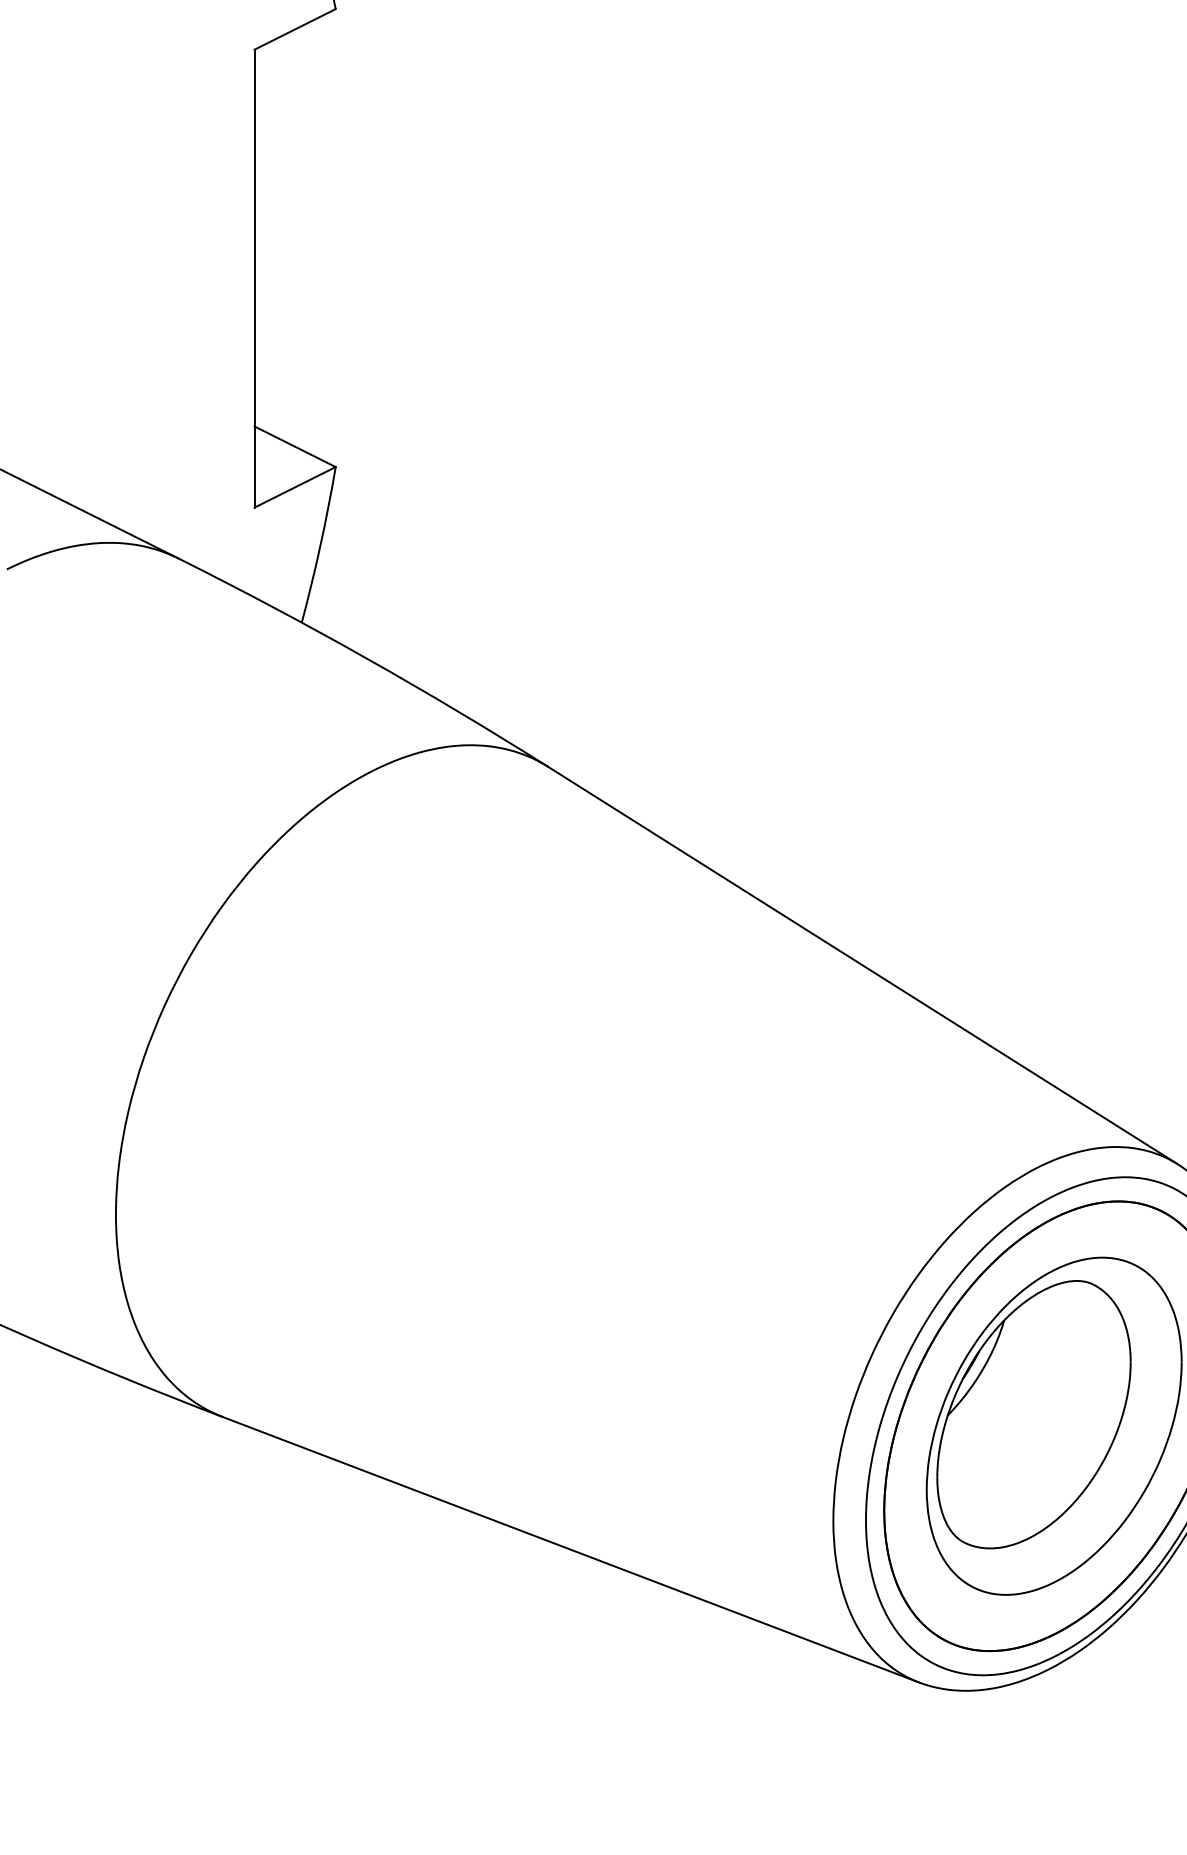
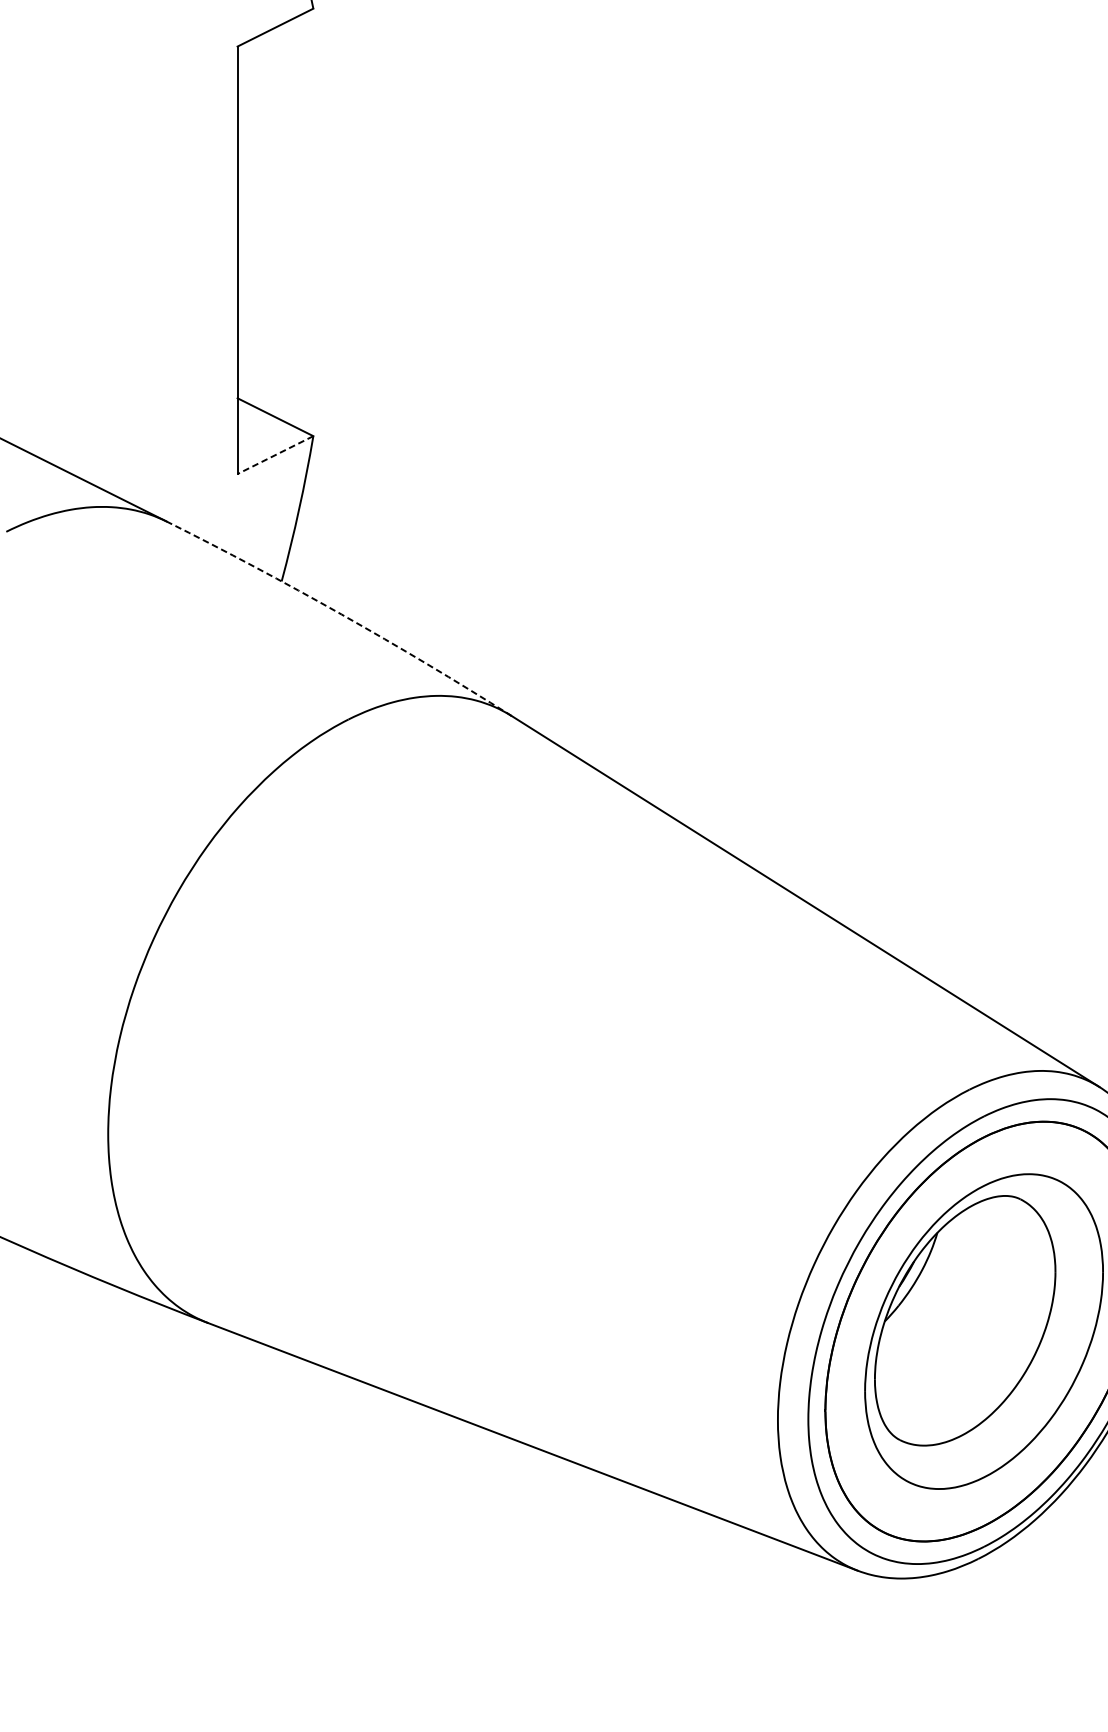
line: (294, 487) -> (274, 455), solid -> dashed
arc: (366, 658) -> (342, 614), solid -> dashed

